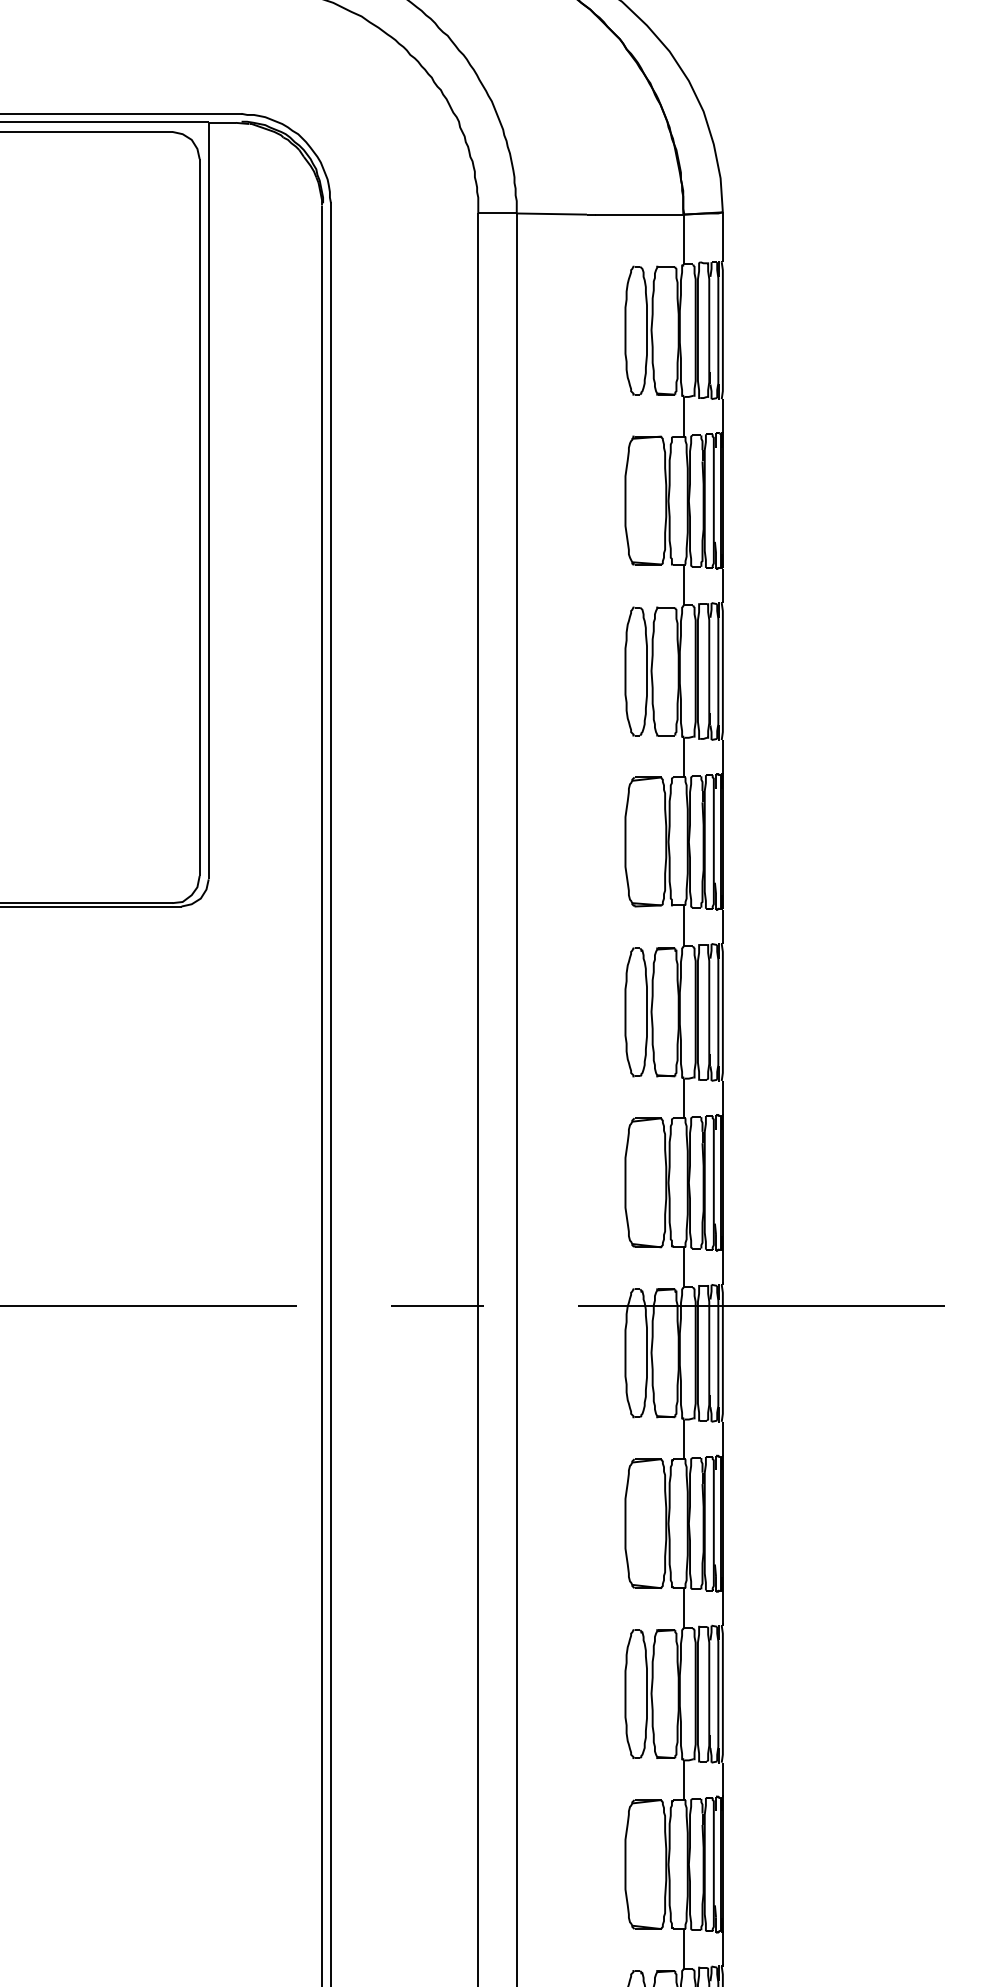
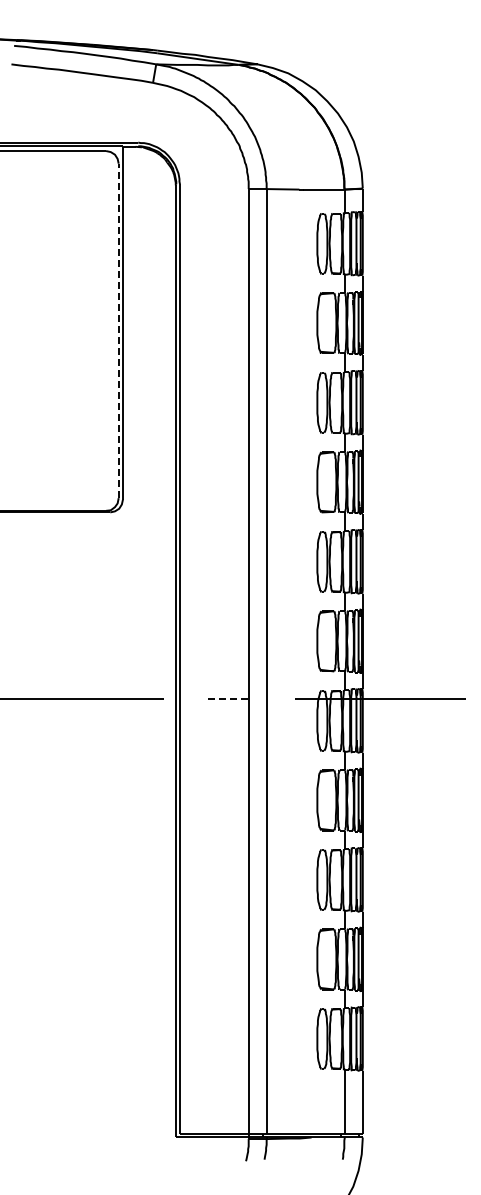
line: (199, 516) -> (118, 330), solid -> dashed
line: (437, 1305) -> (229, 698), solid -> dashed

